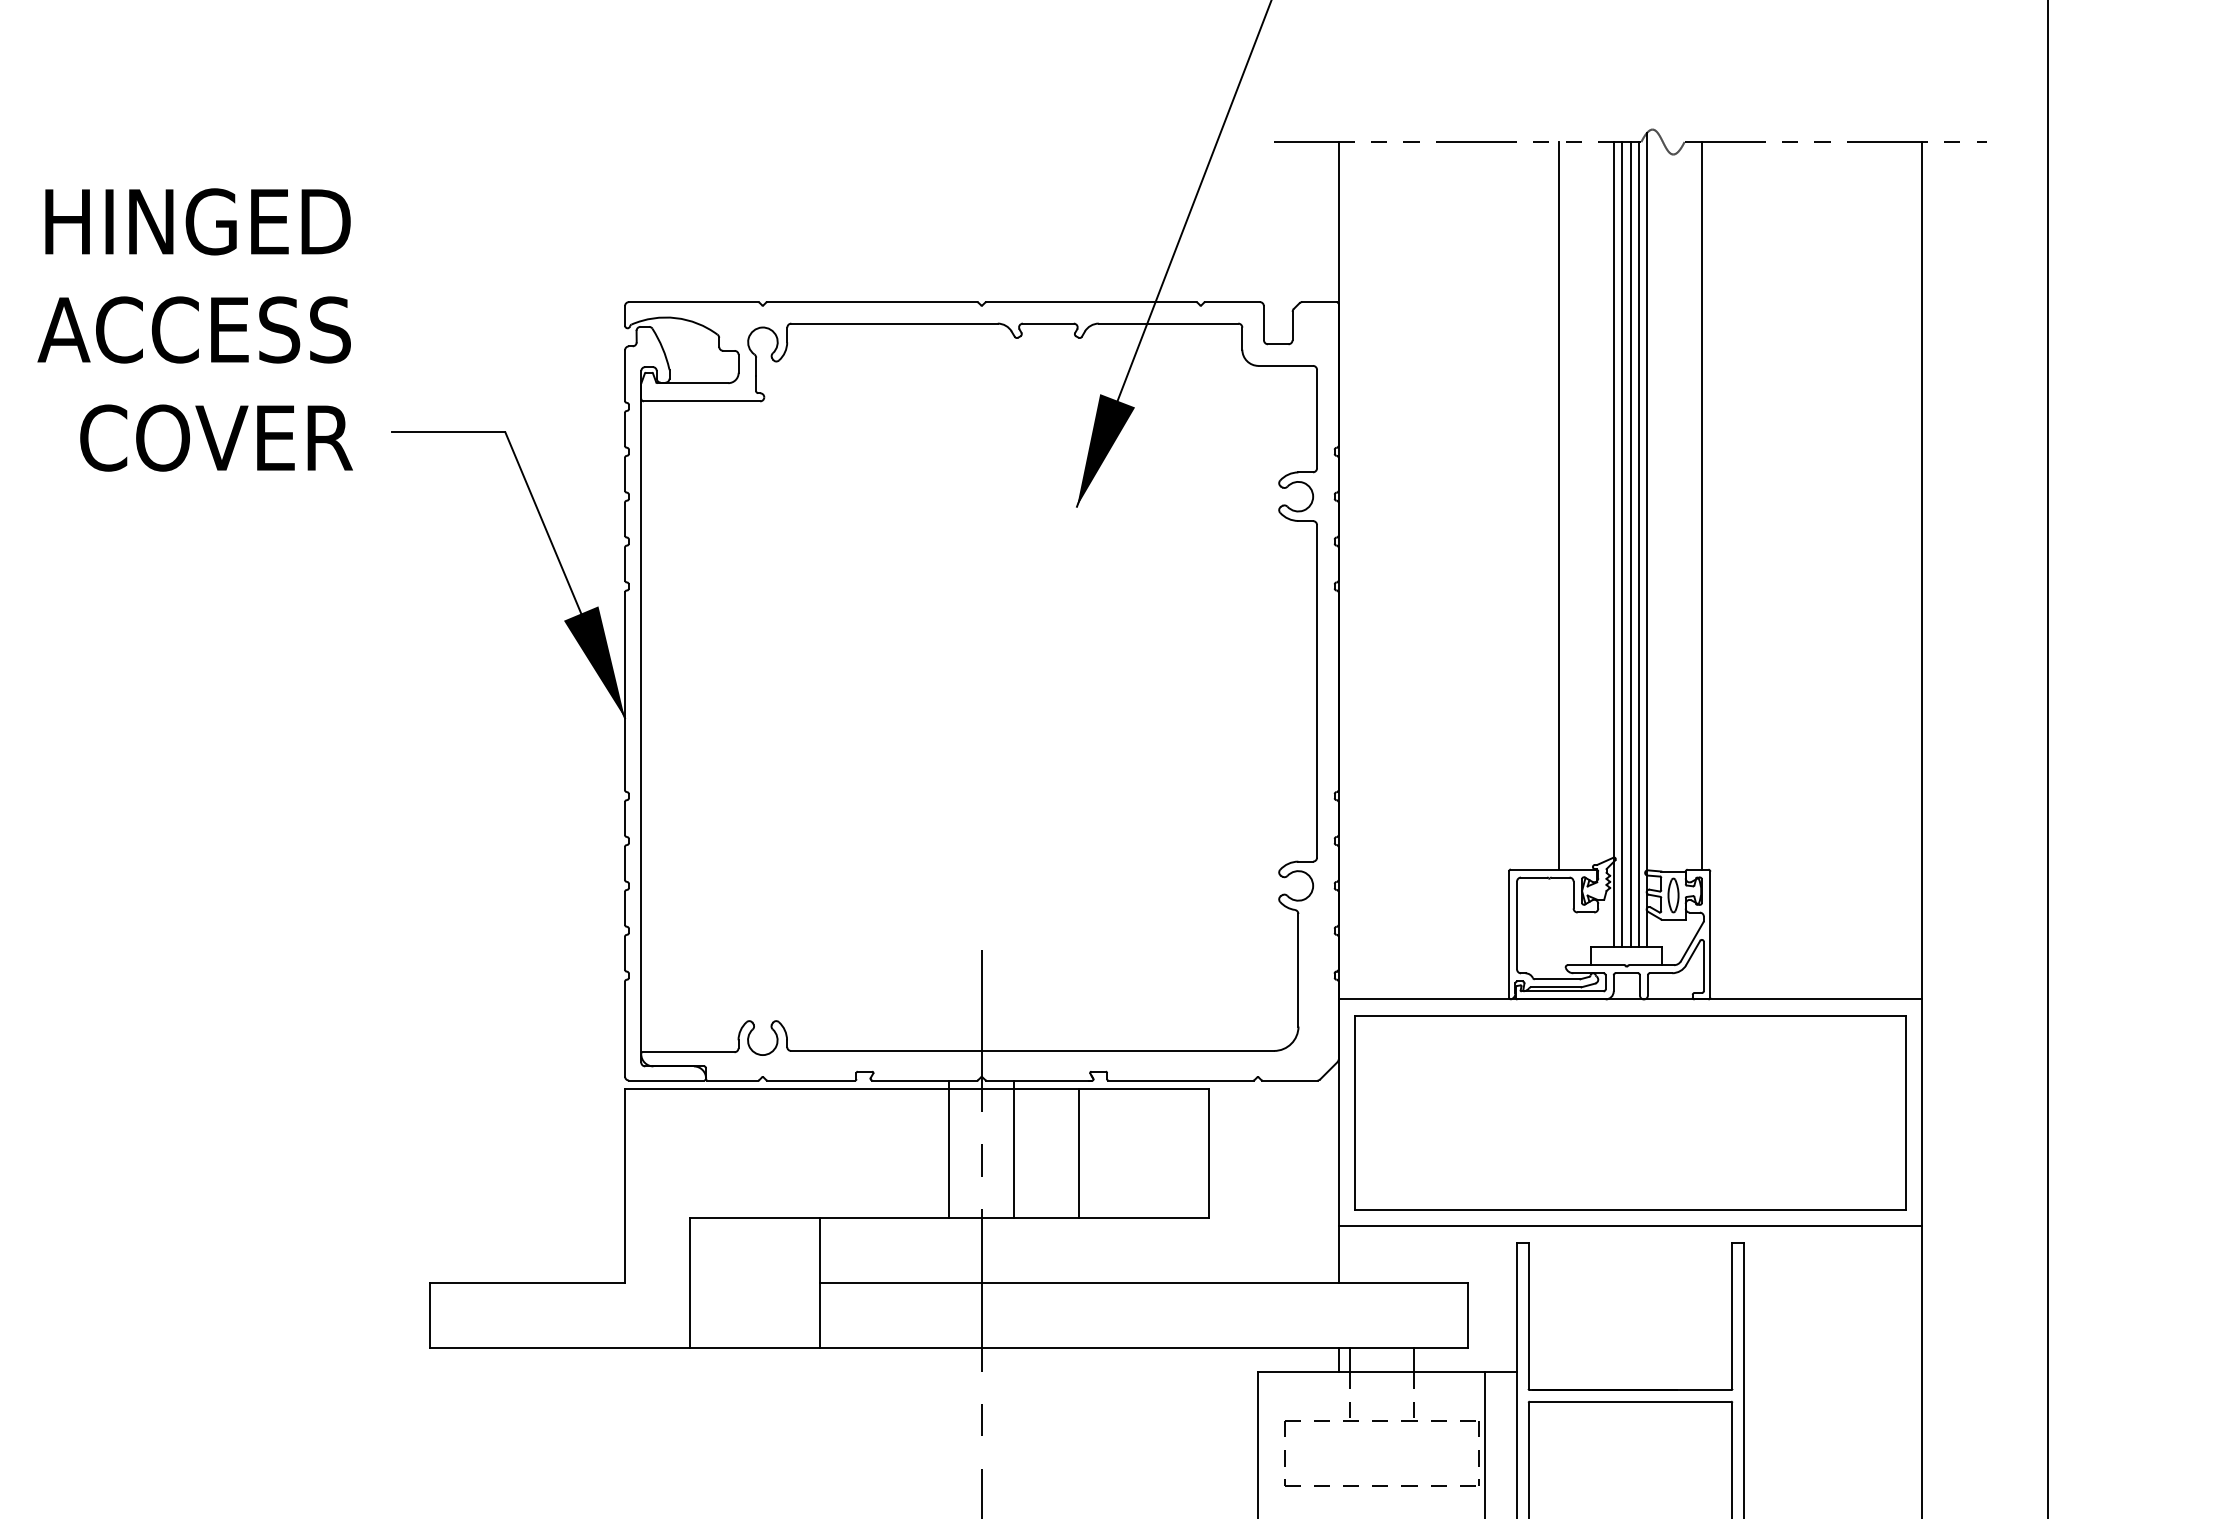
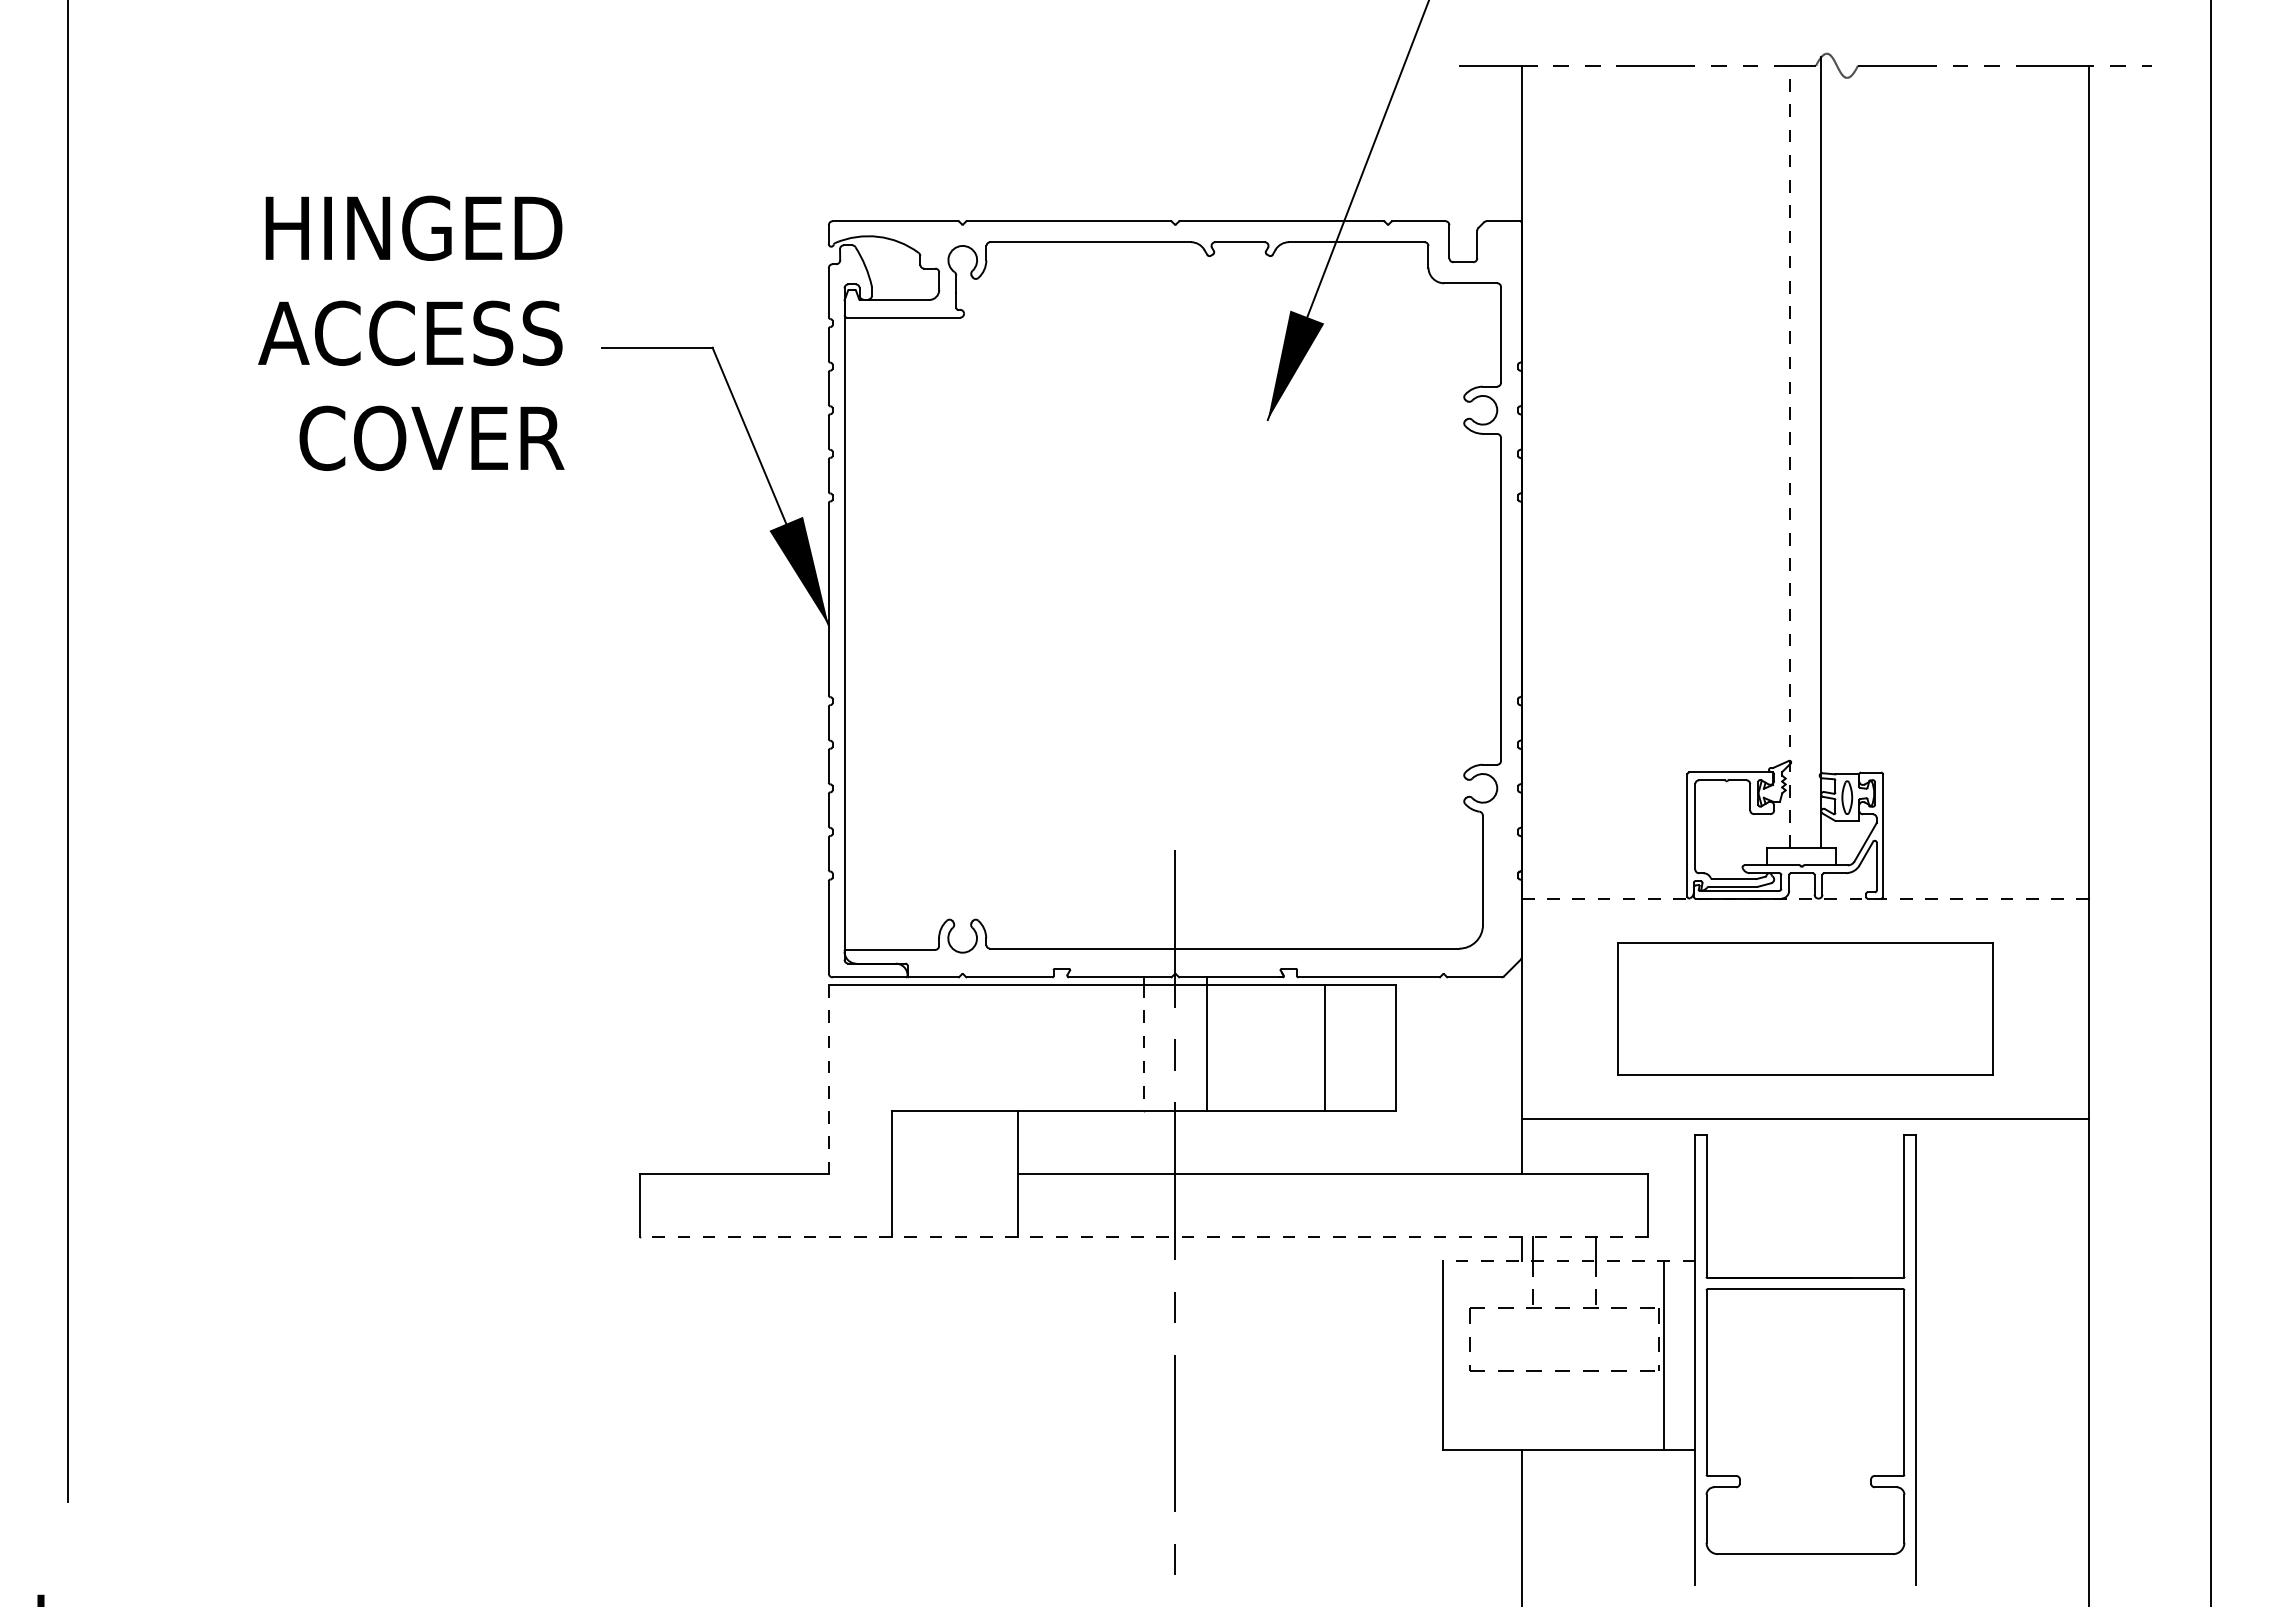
text: (195, 329) -> (411, 332), moved
line: (1559, 505) -> (1736, 418), removed
line: (1701, 505) -> (1874, 418), removed
line: (1614, 544) -> (1789, 456), solid -> dashed
line: (1622, 544) -> (1797, 456), removed
line: (1630, 544) -> (1805, 456), removed
line: (1638, 544) -> (1813, 456), removed
line: (1630, 999) -> (1805, 898), solid -> dashed
part: (1630, 1112) -> (1805, 1008), size x0.7
line: (948, 1153) -> (1143, 1048), solid -> dashed
line: (1078, 1153) -> (1324, 1048), moved
line: (624, 1185) -> (828, 1079), solid -> dashed
line: (948, 1348) -> (1143, 1237), solid -> dashed
line: (1386, 1371) -> (1568, 1260), solid -> dashed

